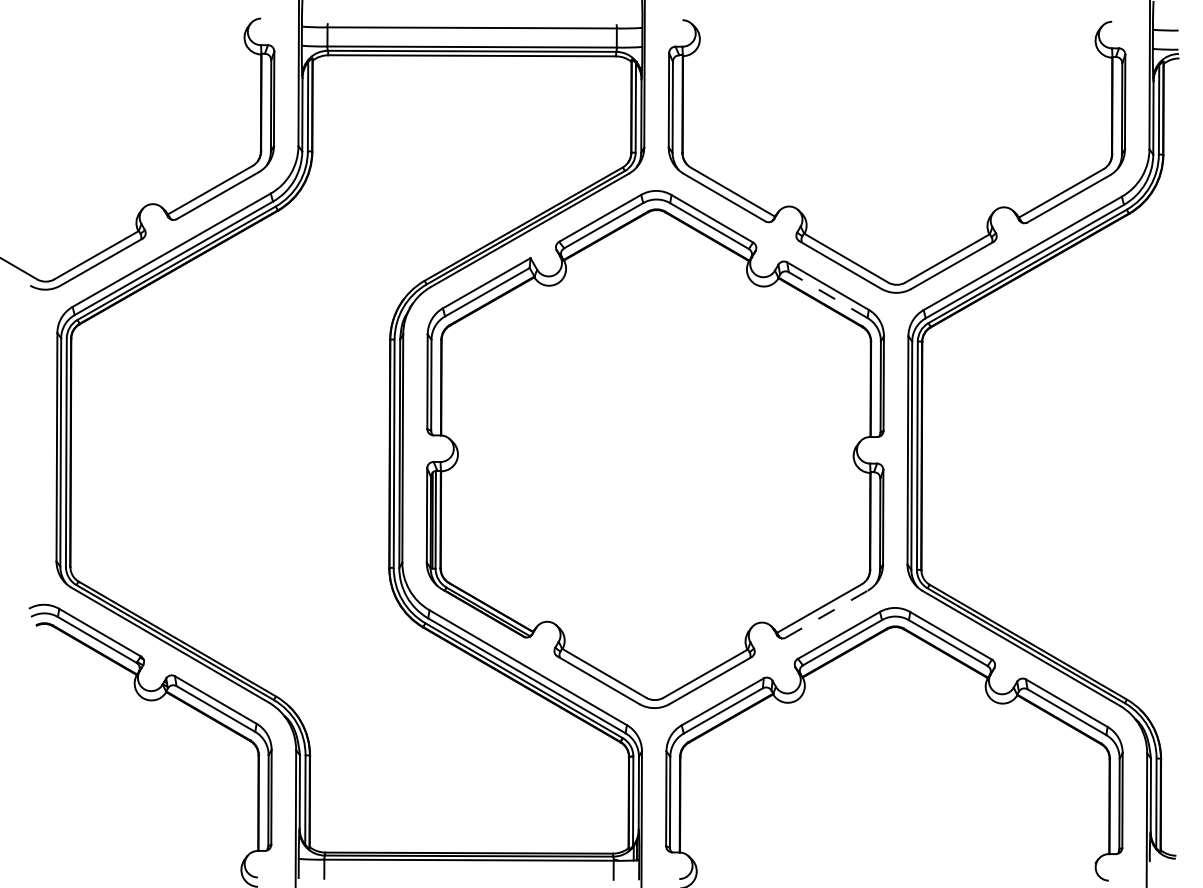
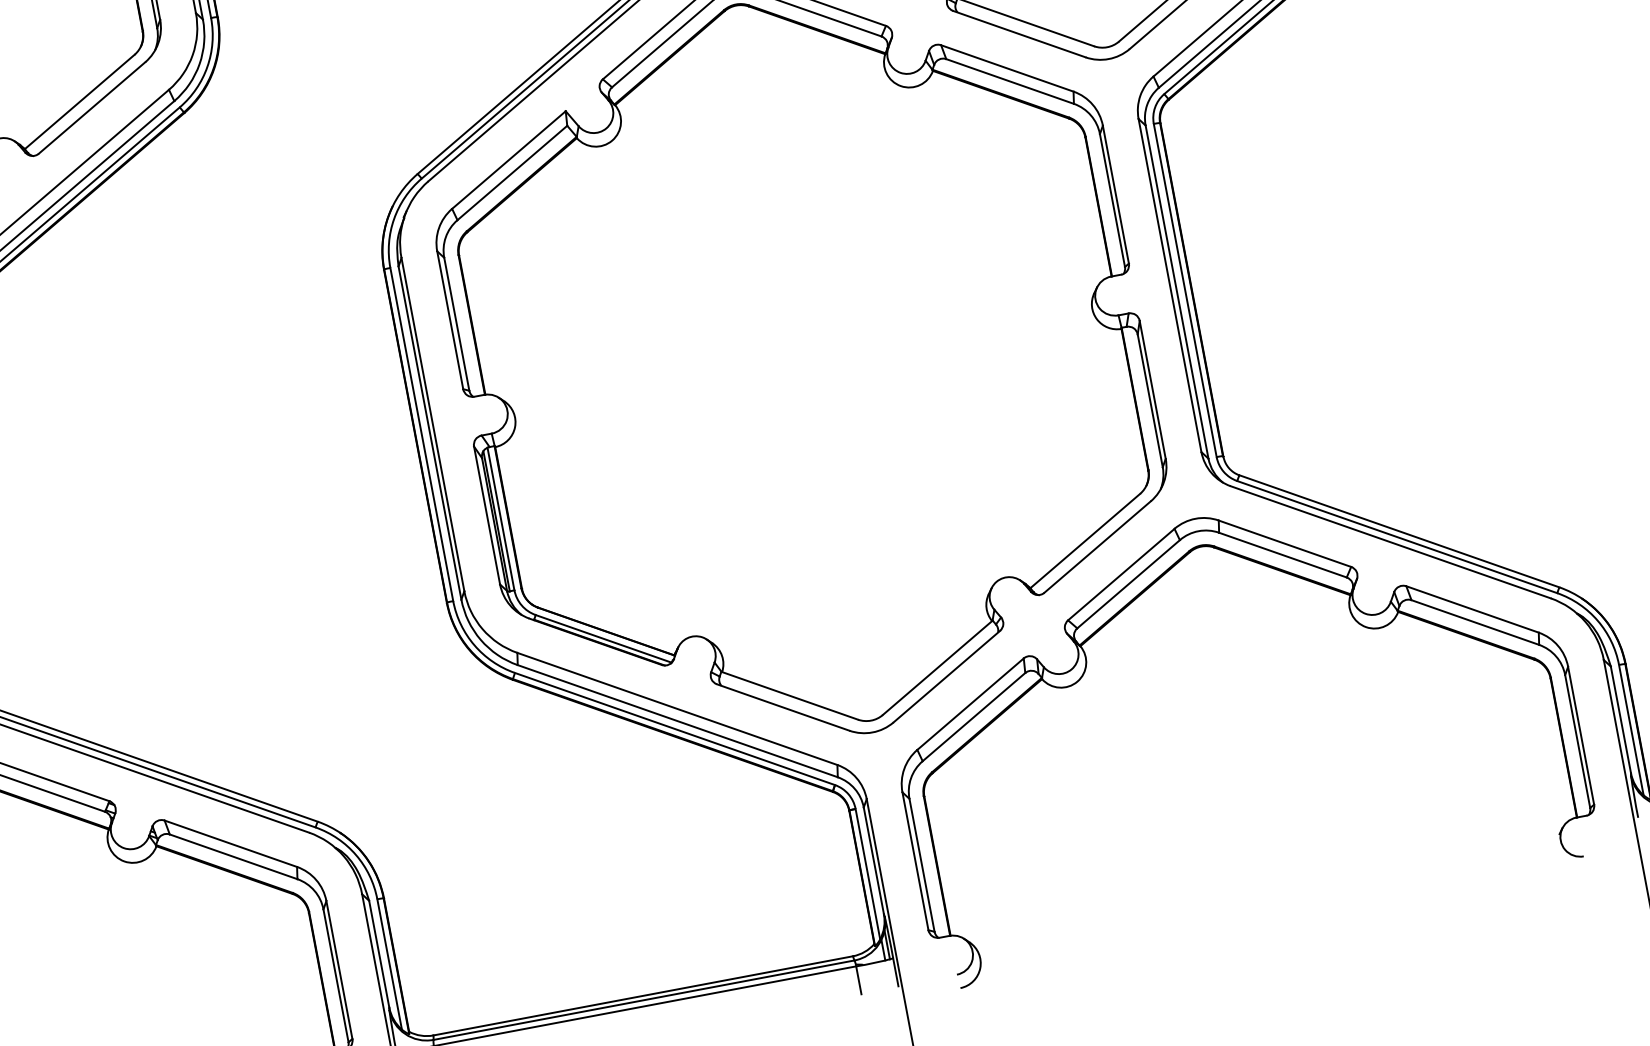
line: (828, 295) -> (1010, 81), dashed -> solid
line: (827, 613) -> (1098, 545), dashed -> solid

